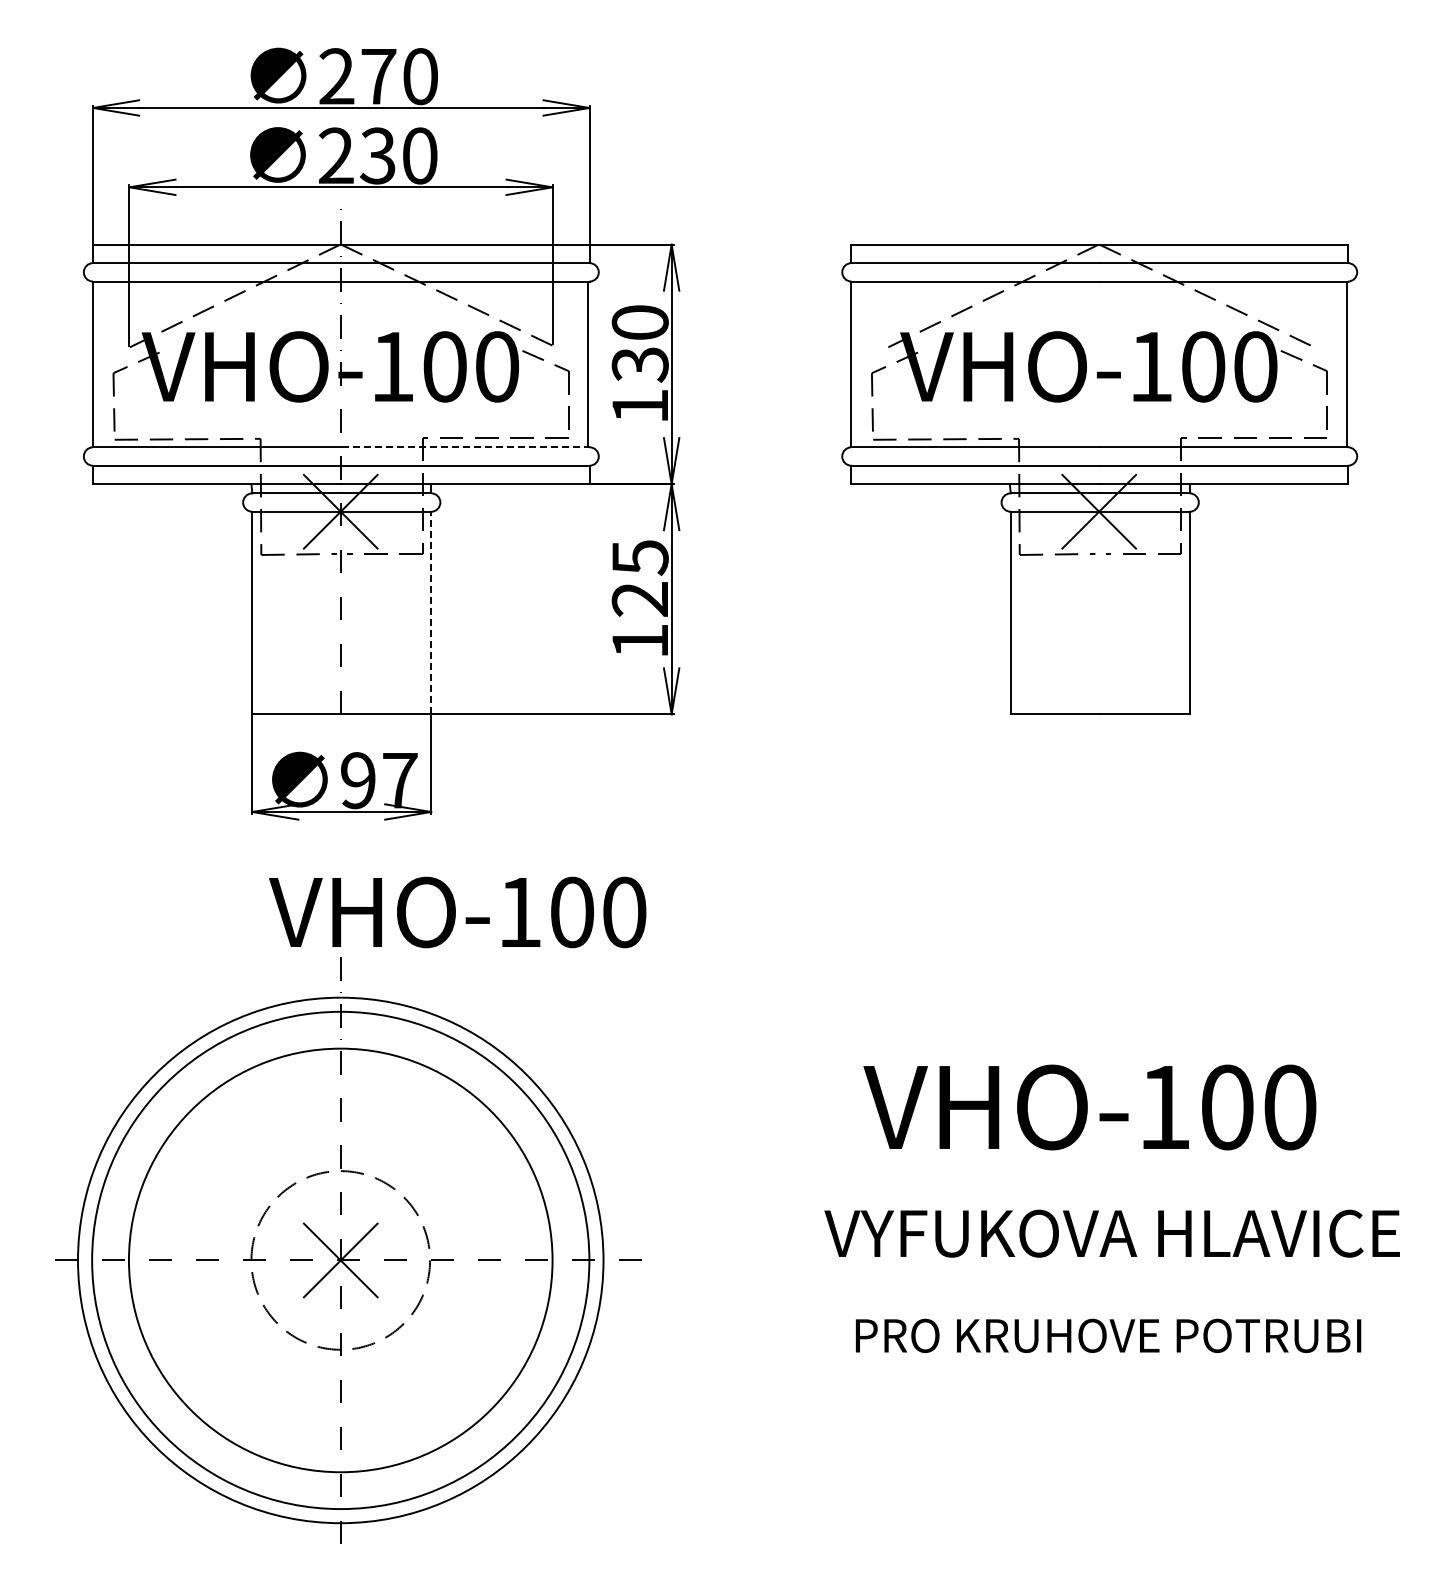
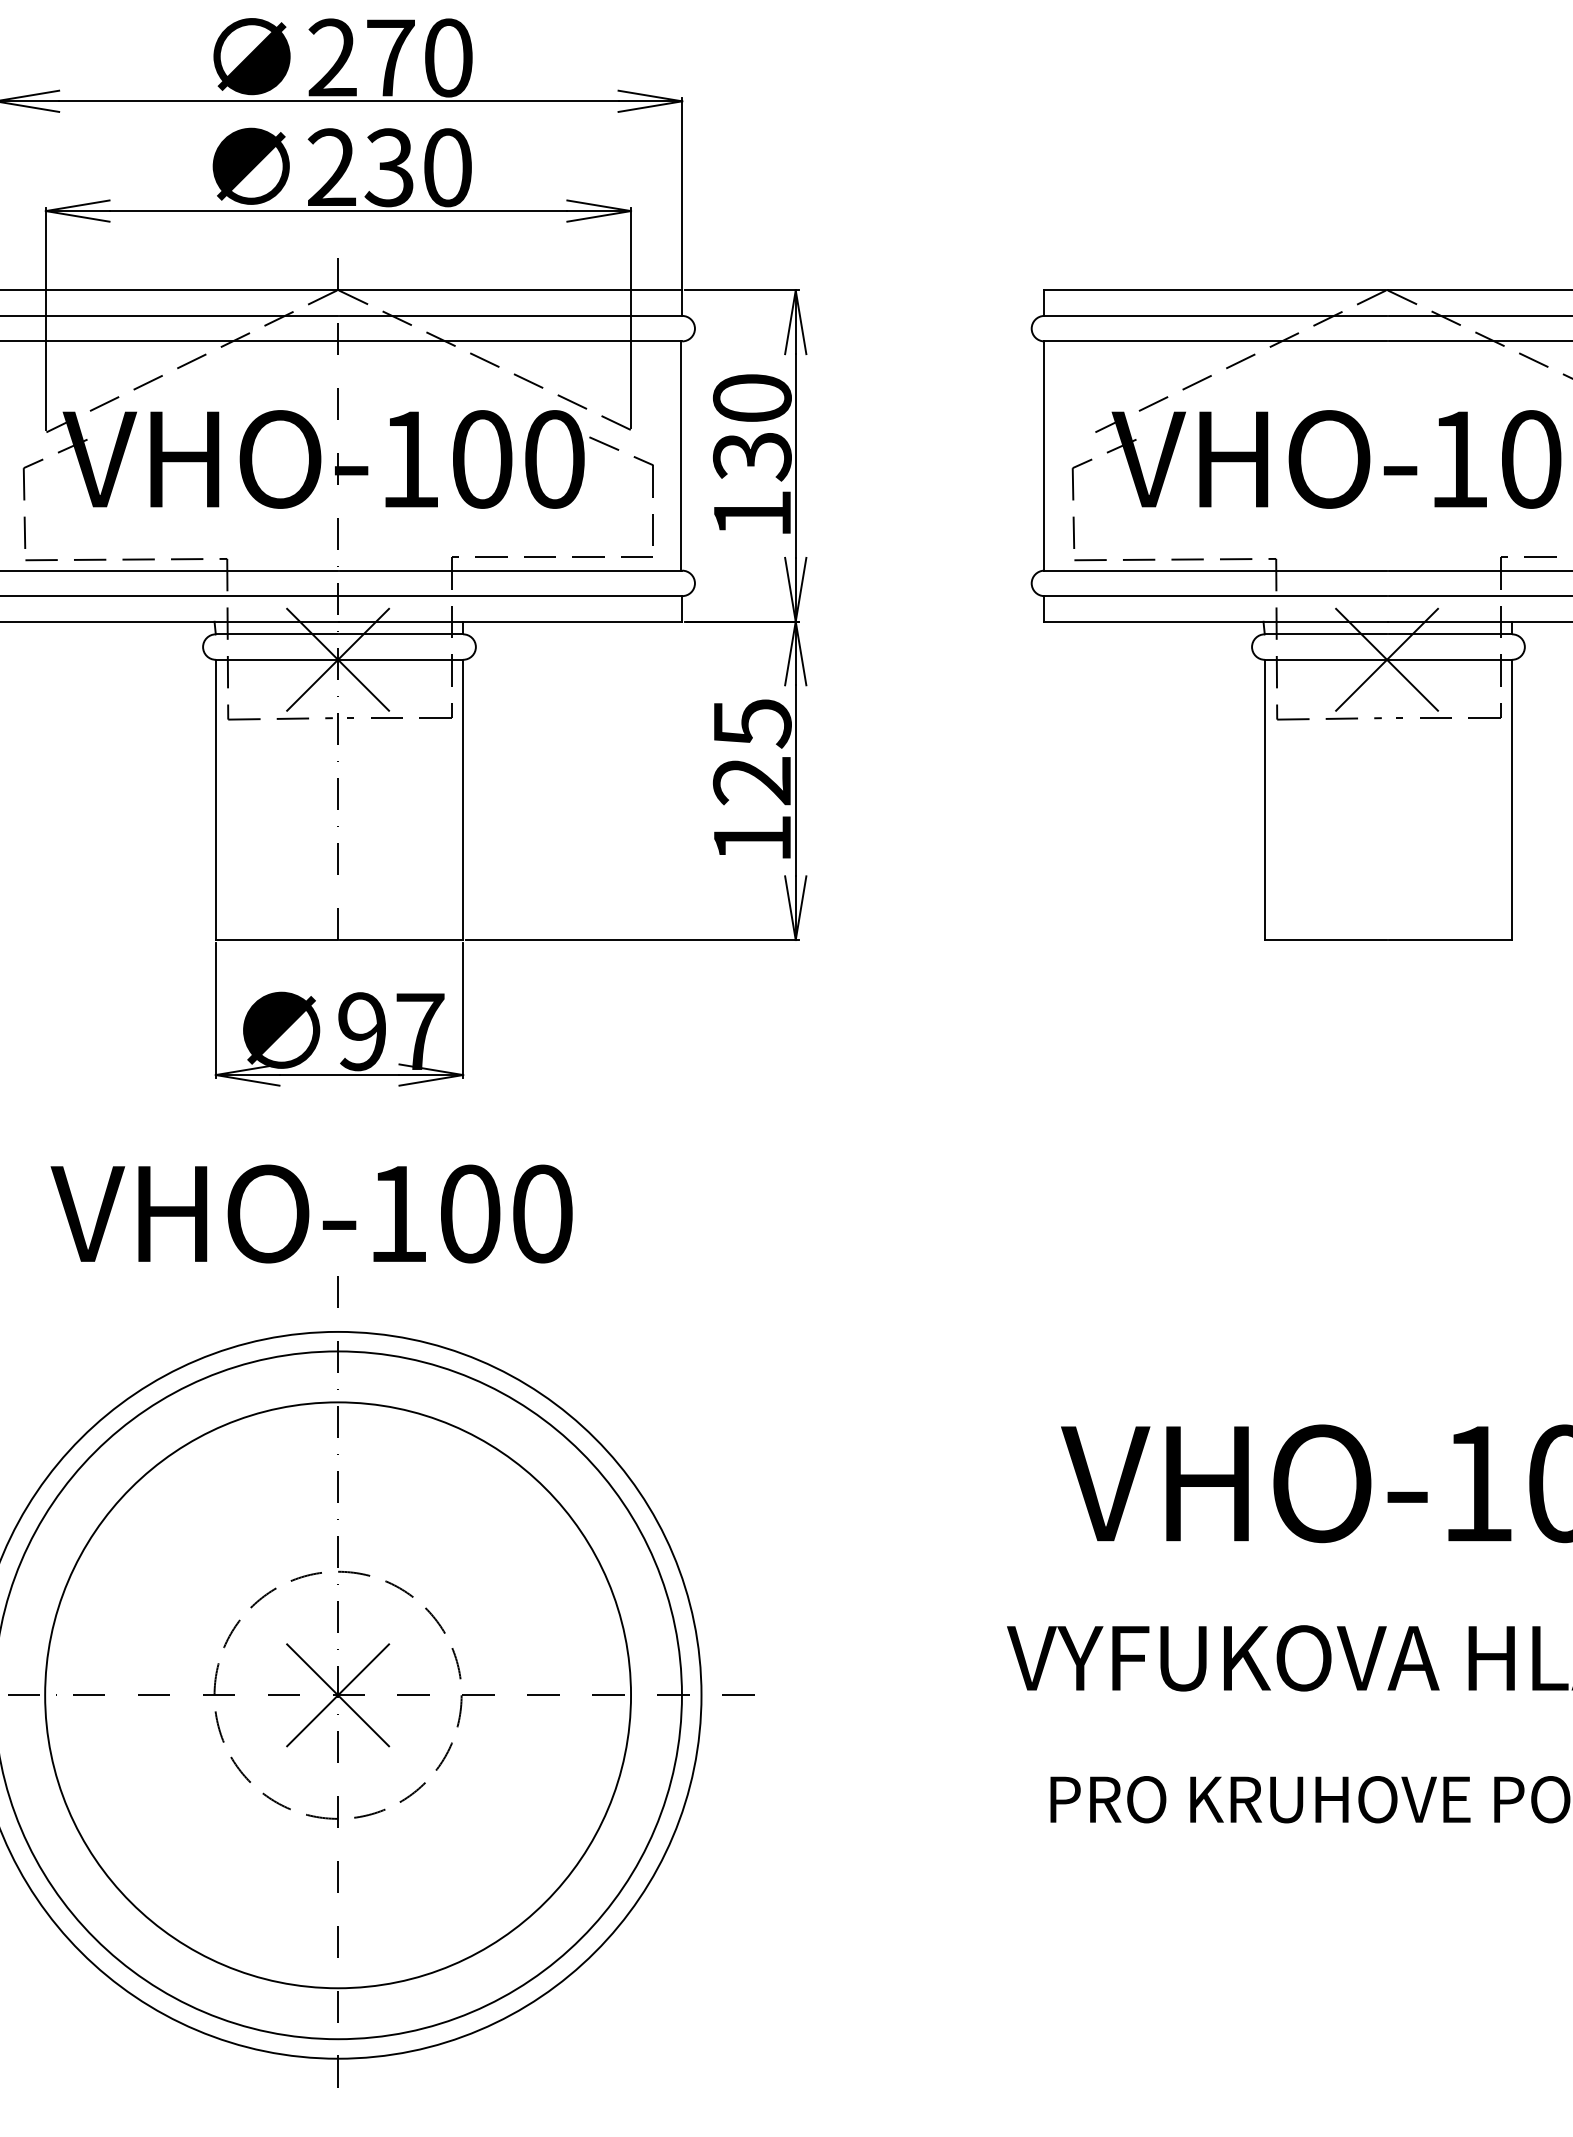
line: (465, 447) -> (510, 570), dashed -> solid
line: (431, 612) -> (463, 799), dashed -> solid
text: (457, 912) -> (311, 1214), moved

